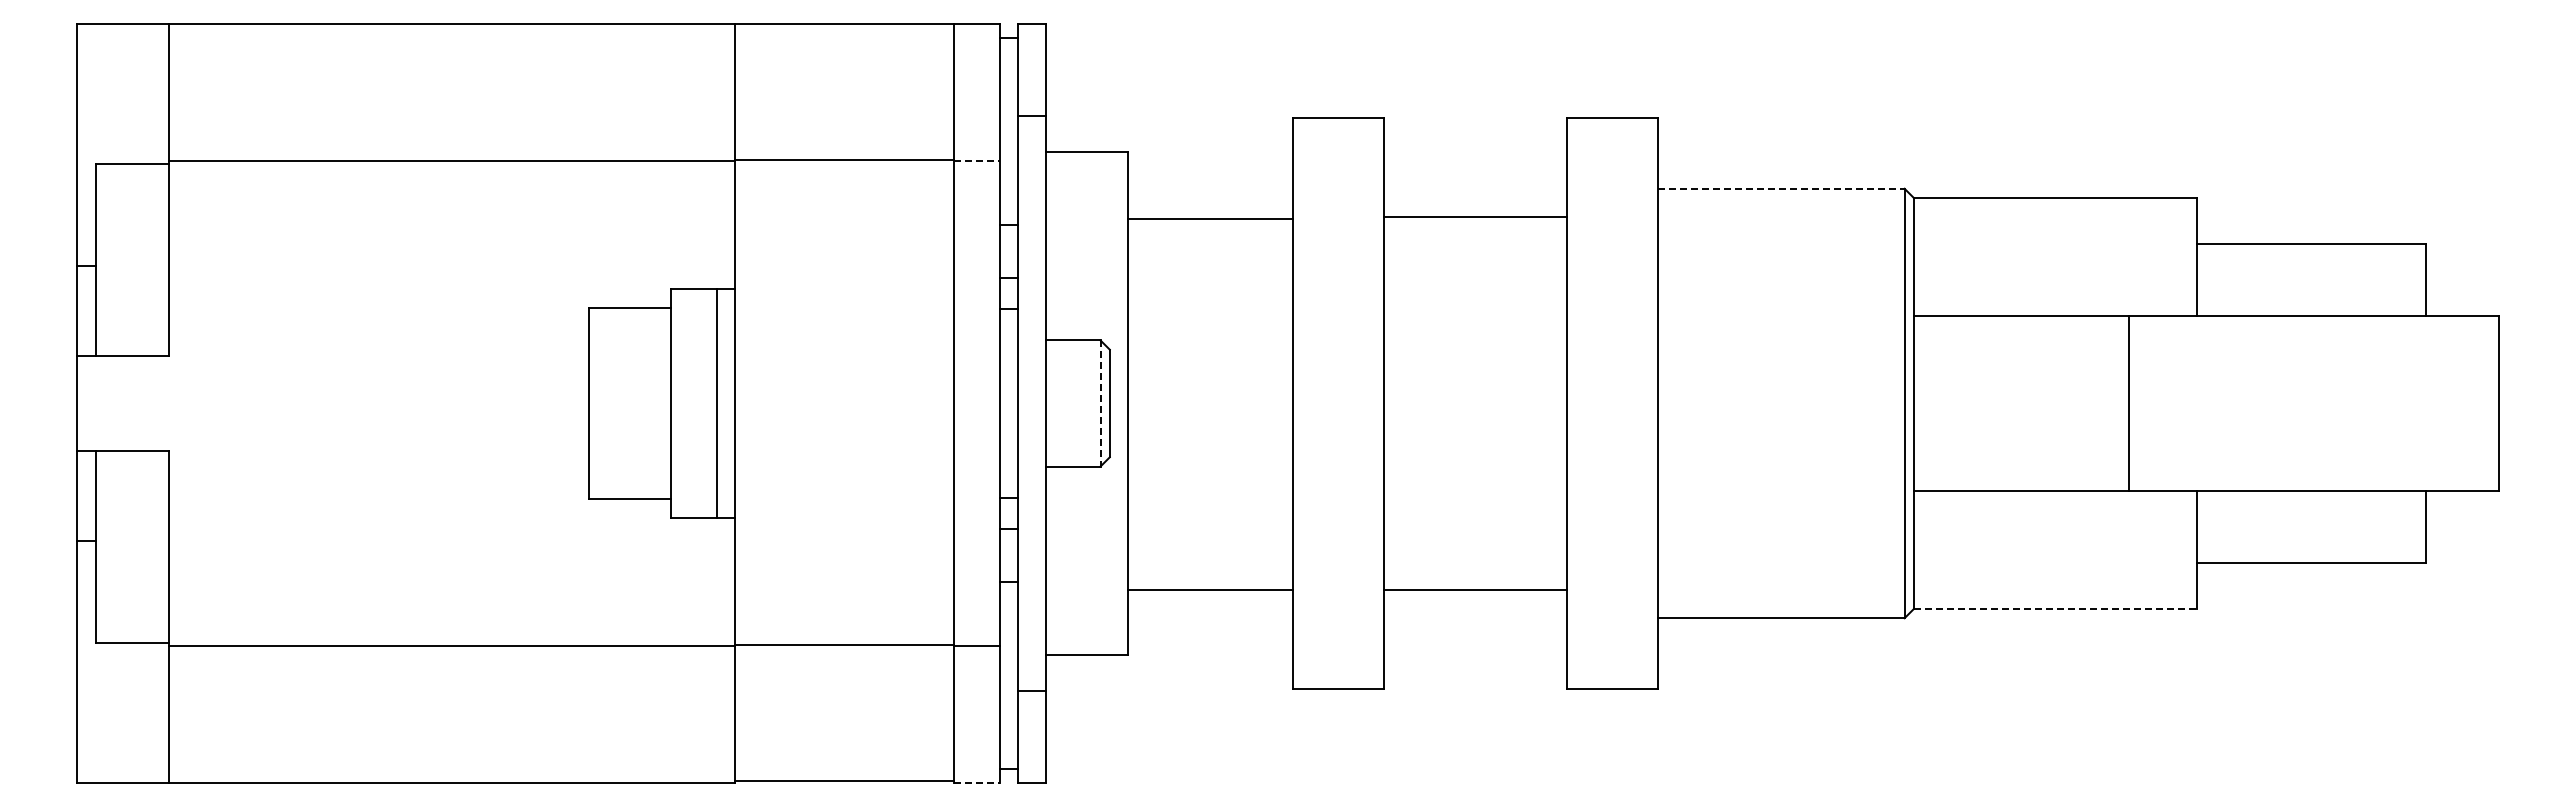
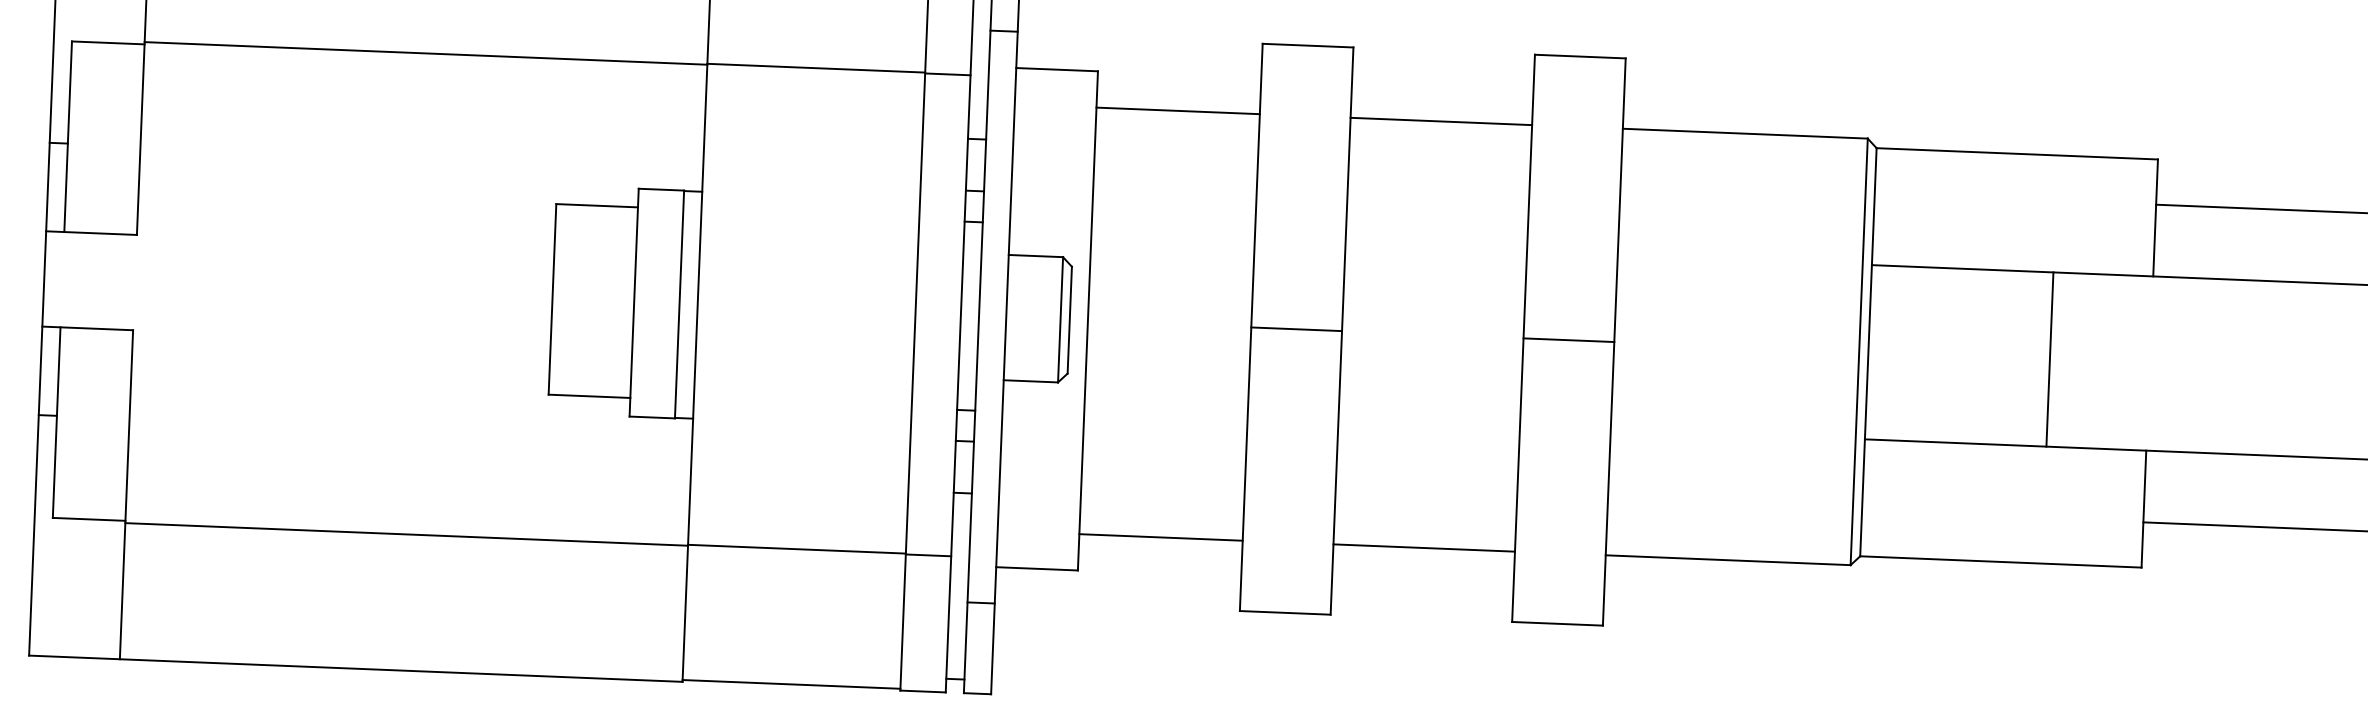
line: (977, 161) -> (948, 74), dashed -> solid
line: (1781, 188) -> (1745, 133), dashed -> solid
line: (1474, 216) -> (1440, 121), moved
line: (1210, 218) -> (1178, 110), moved
line: (1100, 403) -> (1060, 319), dashed -> solid
line: (1337, 403) -> (1295, 329), added
line: (1612, 403) -> (1569, 340), added
line: (2128, 403) -> (2049, 359), moved
line: (1210, 590) -> (1161, 537), moved
line: (1474, 590) -> (1423, 548), moved
line: (2055, 608) -> (2000, 561), dashed -> solid
line: (977, 782) -> (923, 691), dashed -> solid

